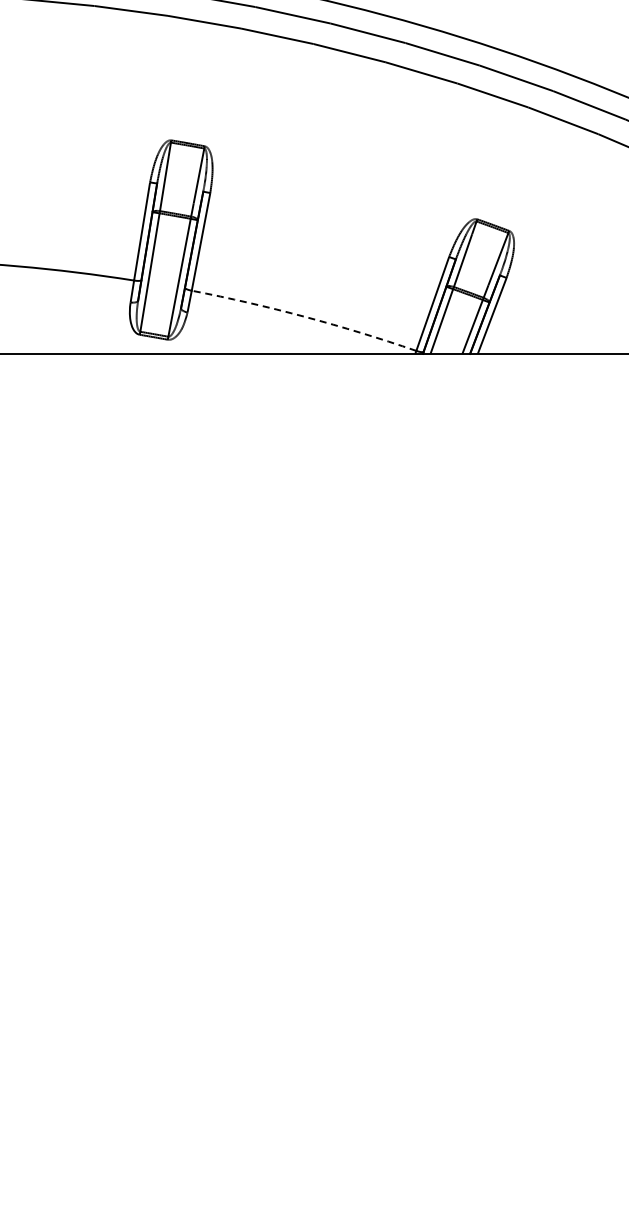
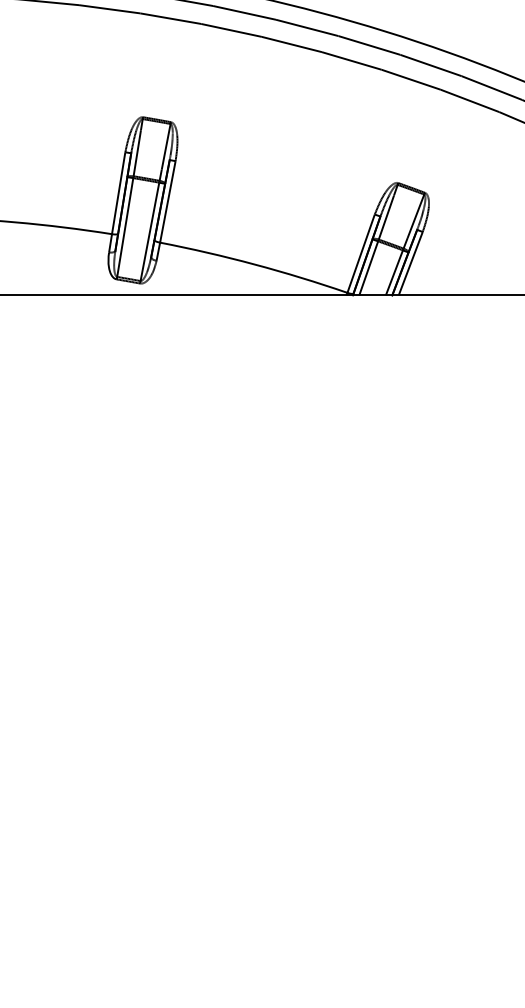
arc: (305, 316) -> (254, 264), dashed -> solid

